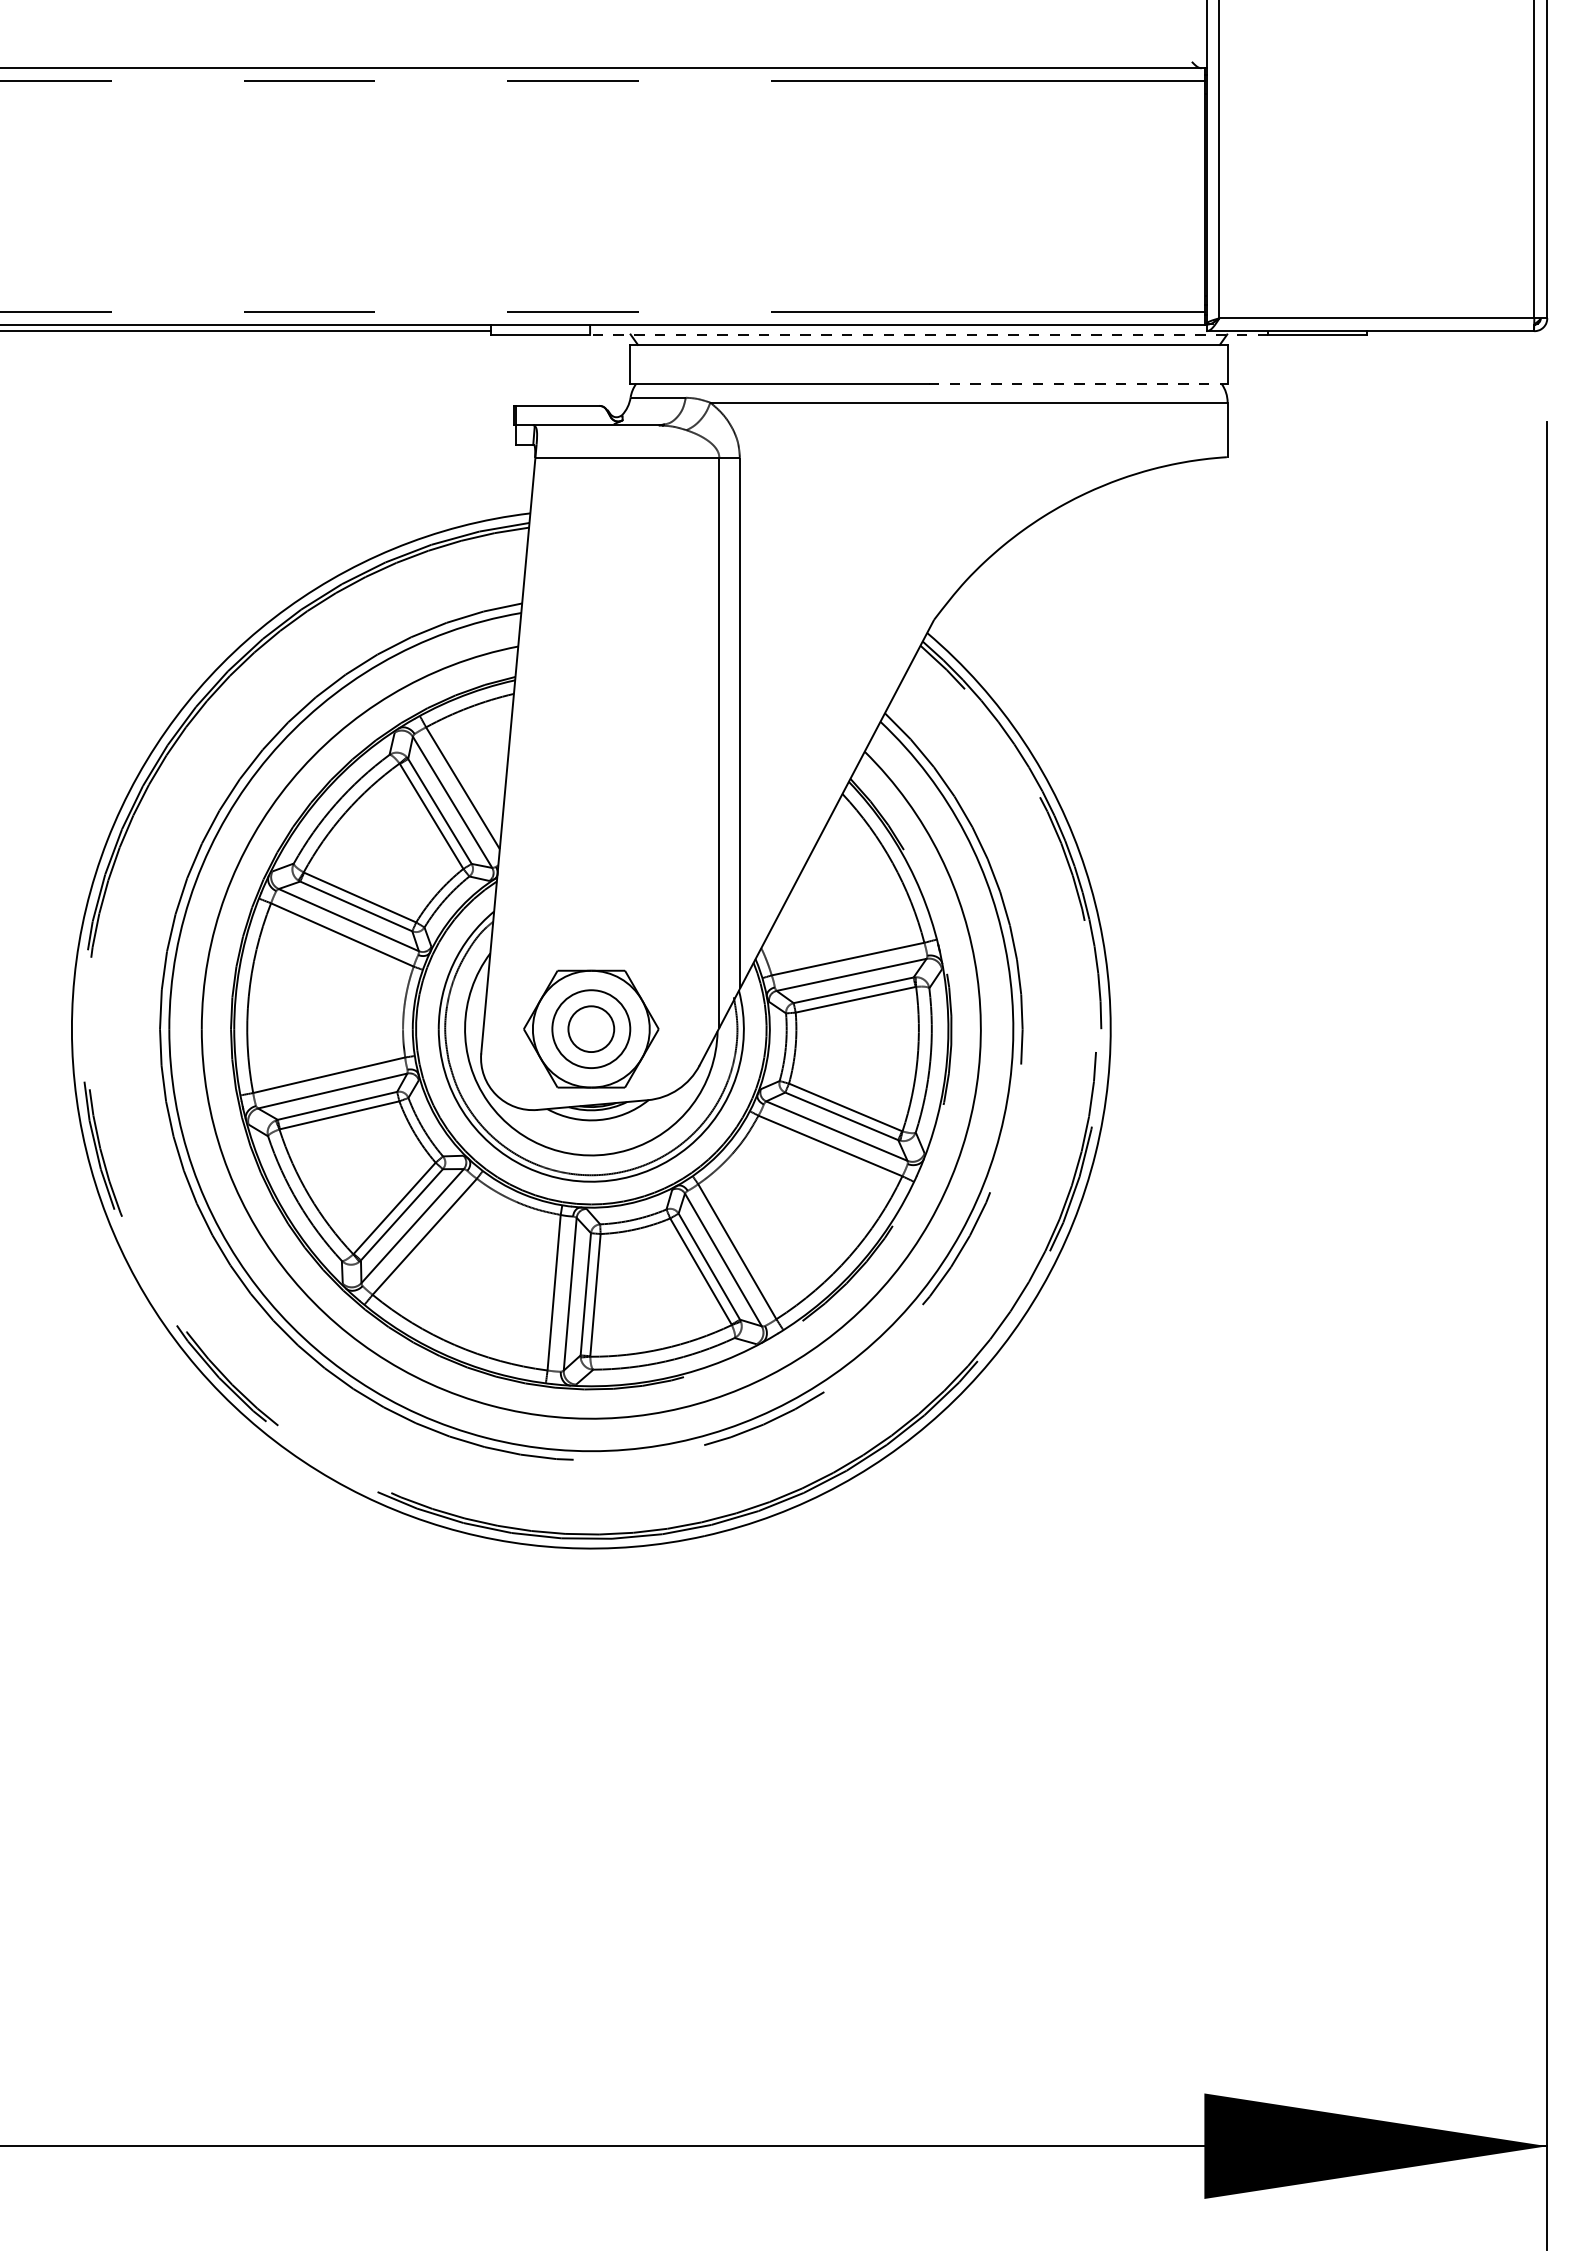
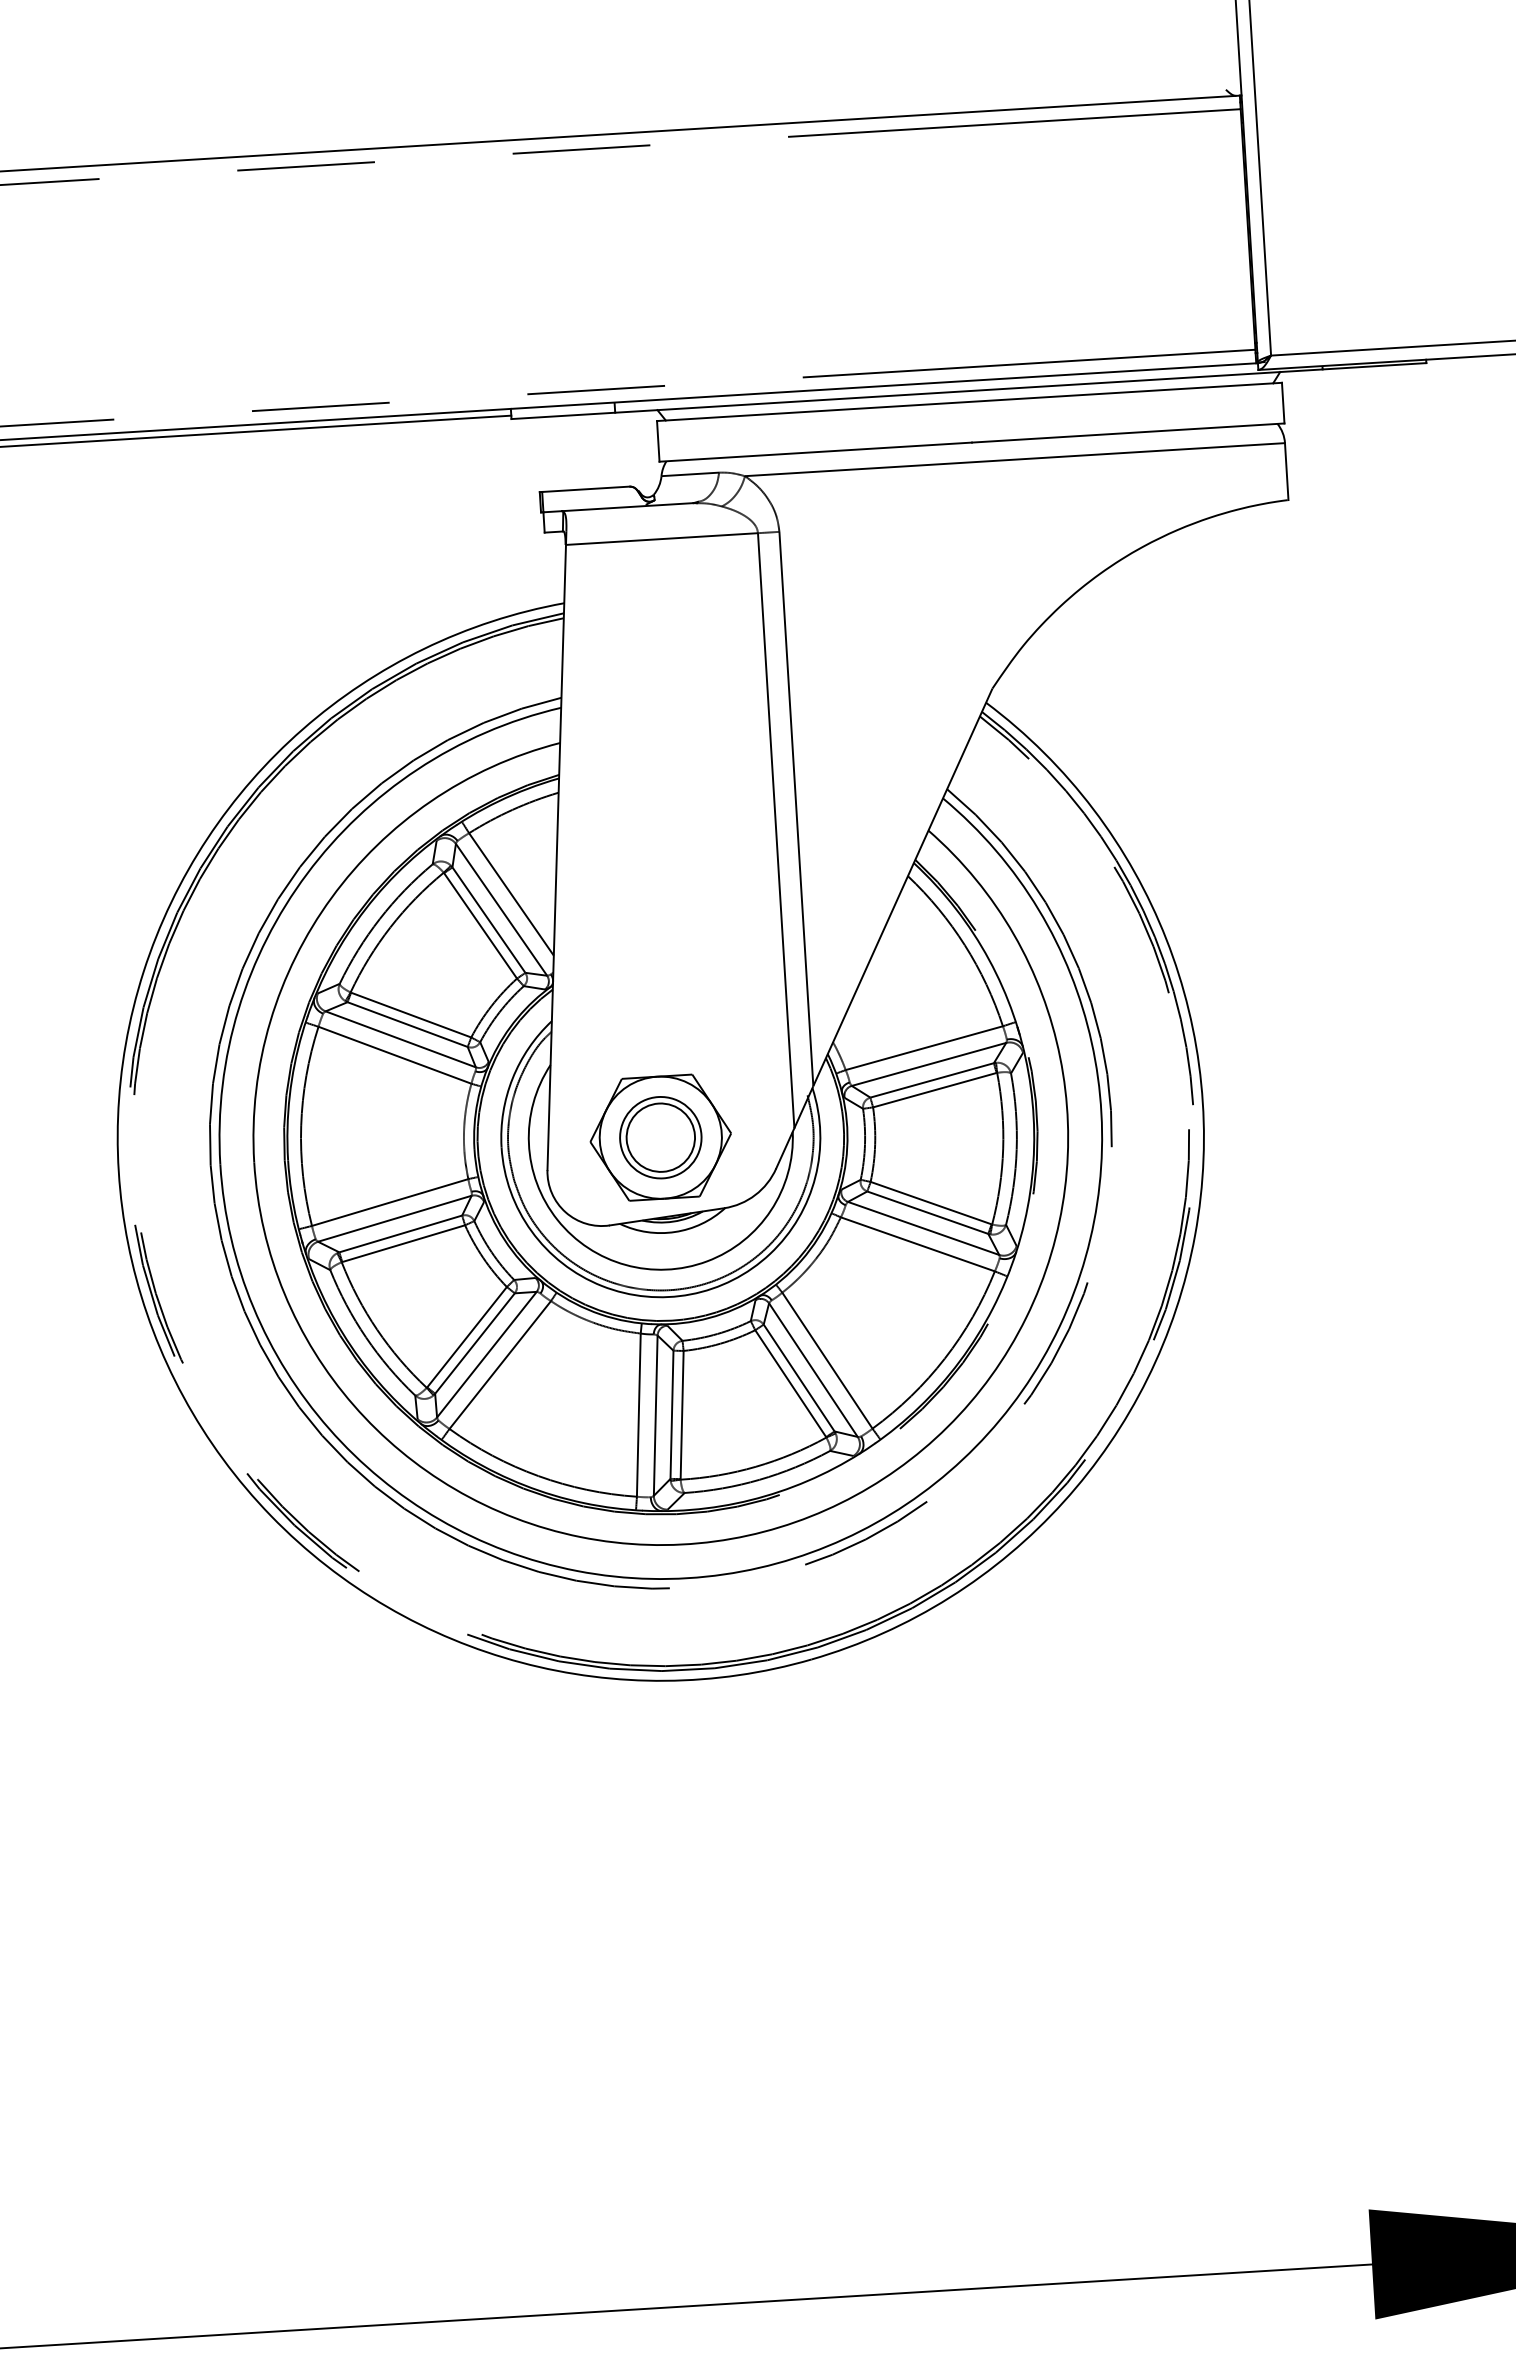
line: (929, 334) -> (969, 391), dashed -> solid
line: (1078, 383) -> (1128, 432), dashed -> solid
circle: (591, 1028) -> (660, 1136), size x1.43

